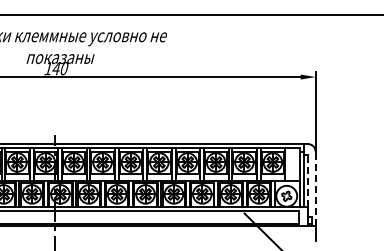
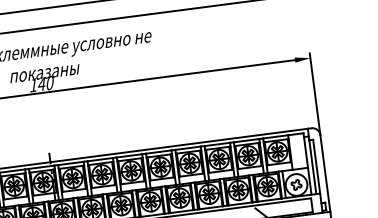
line: (308, 180) -> (316, 165), dashed -> solid
line: (315, 188) -> (325, 173), dashed -> solid

